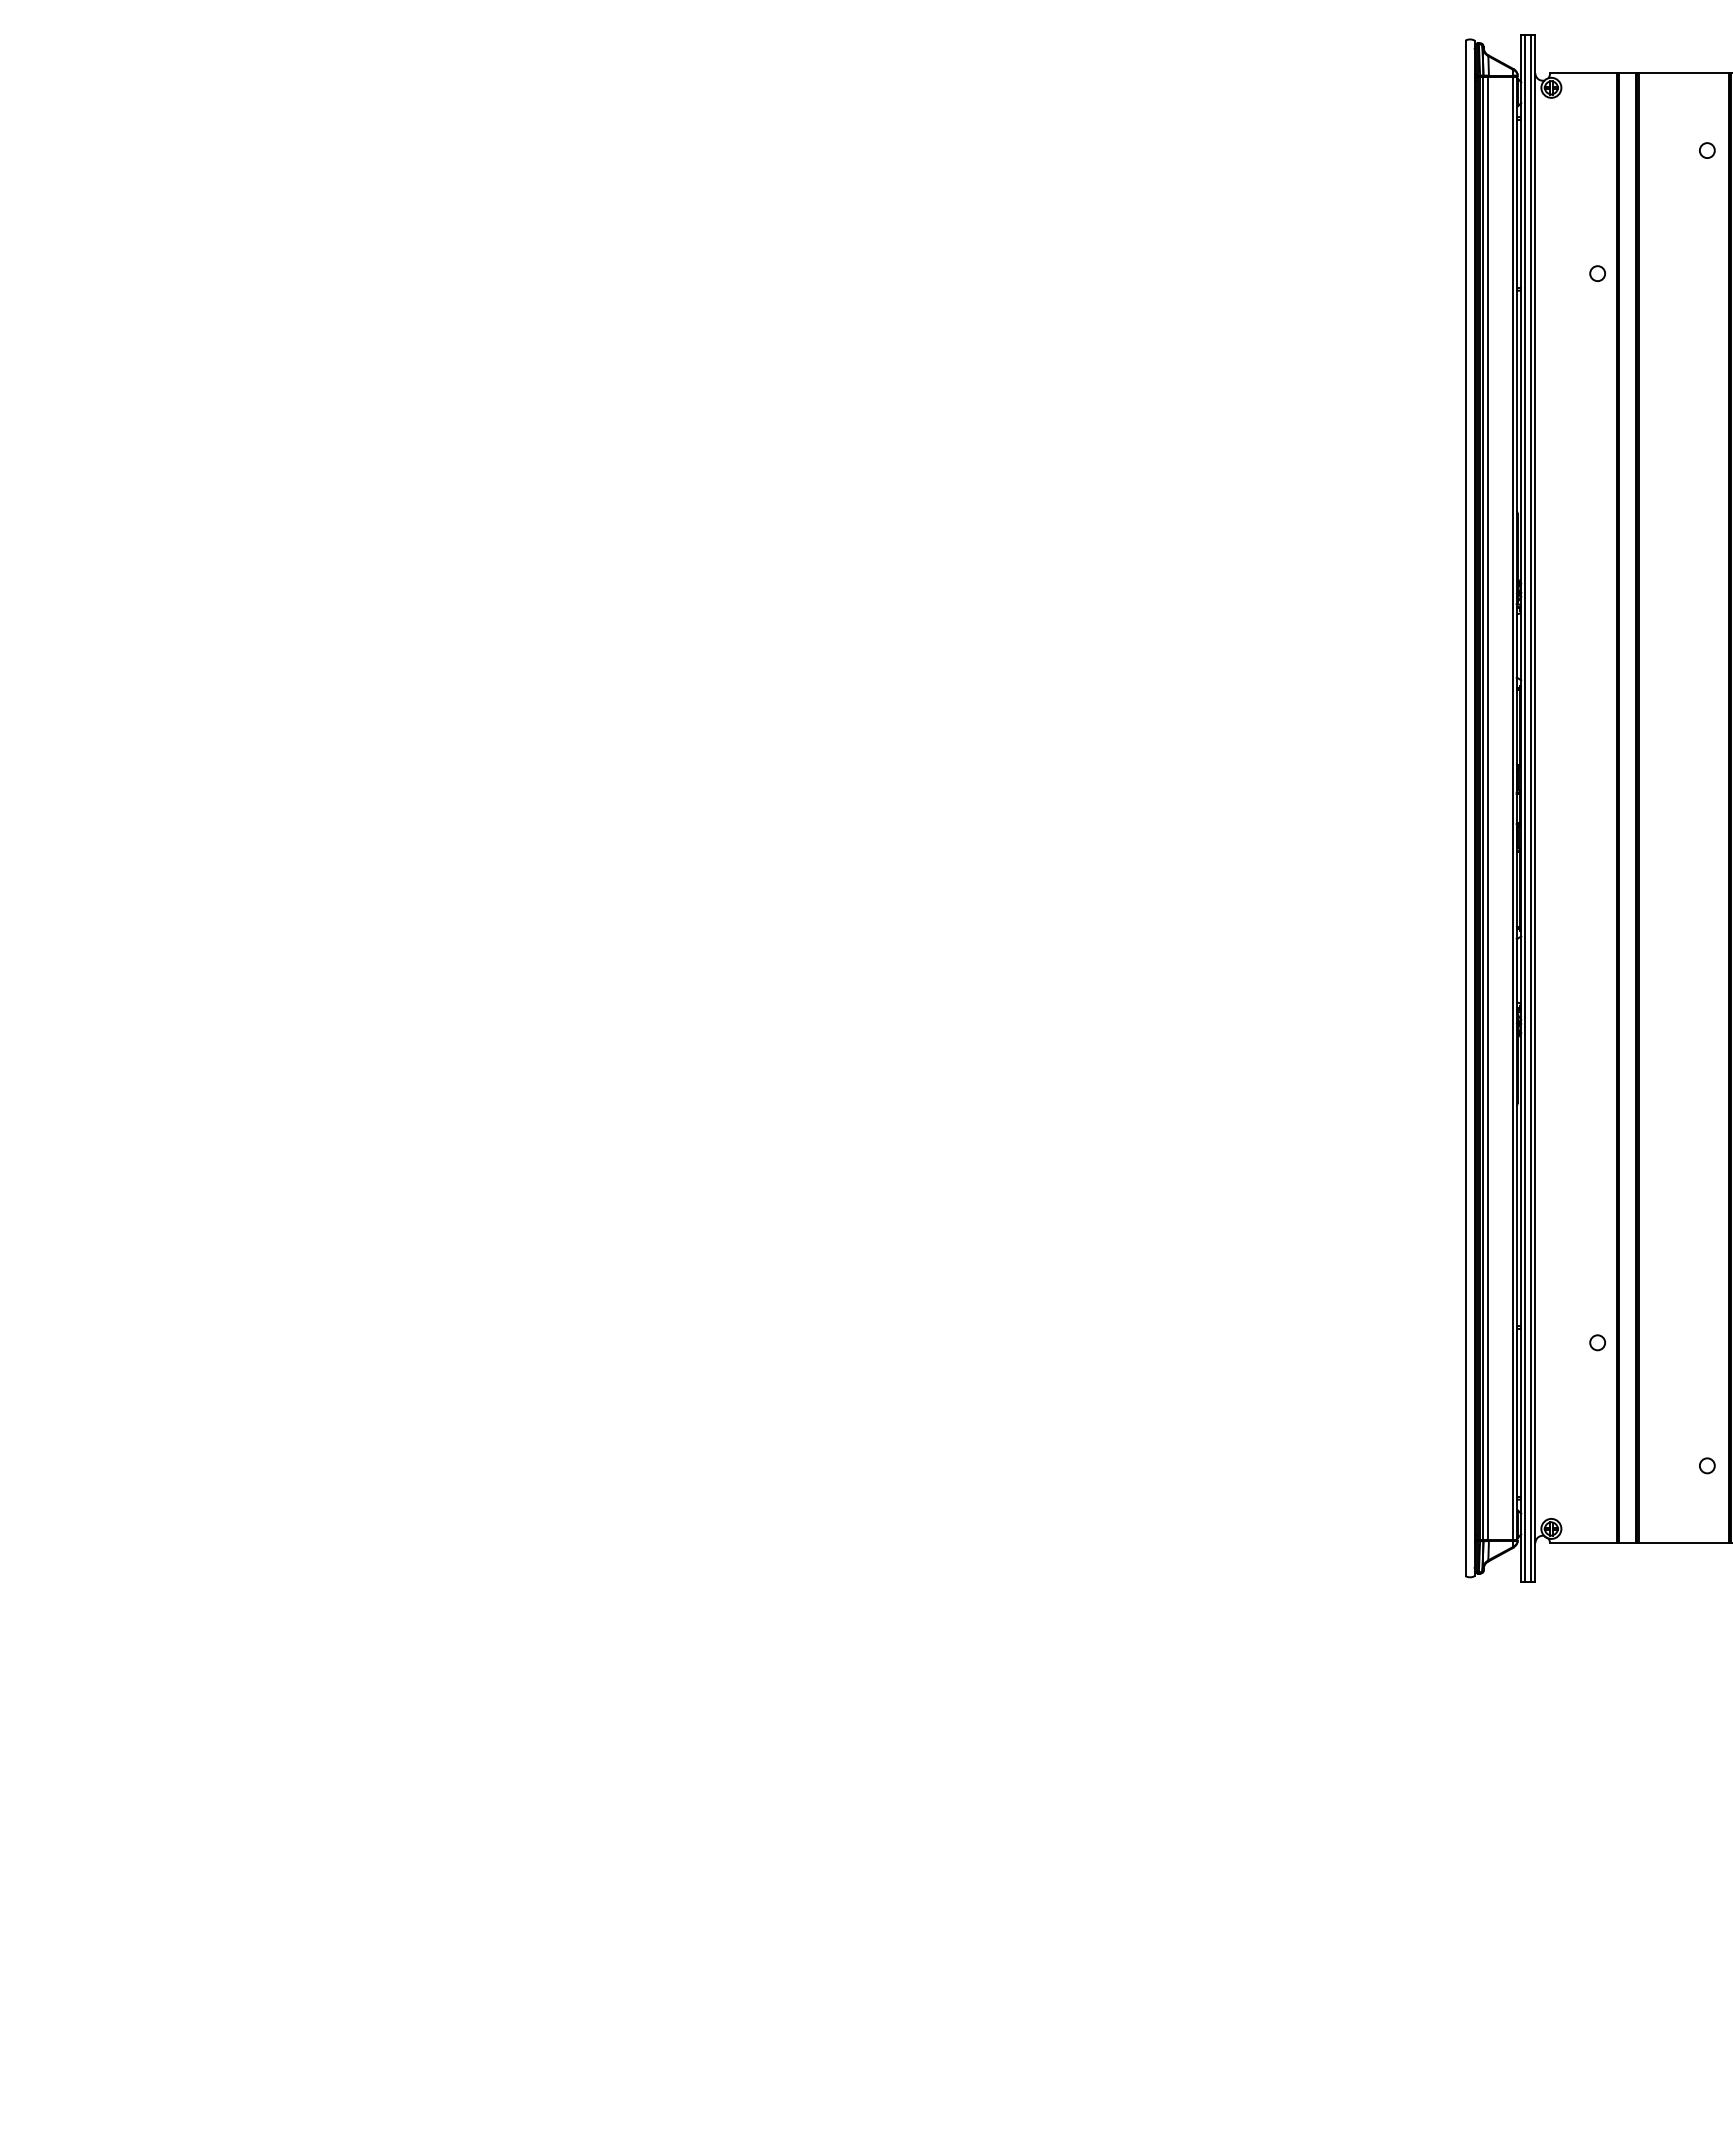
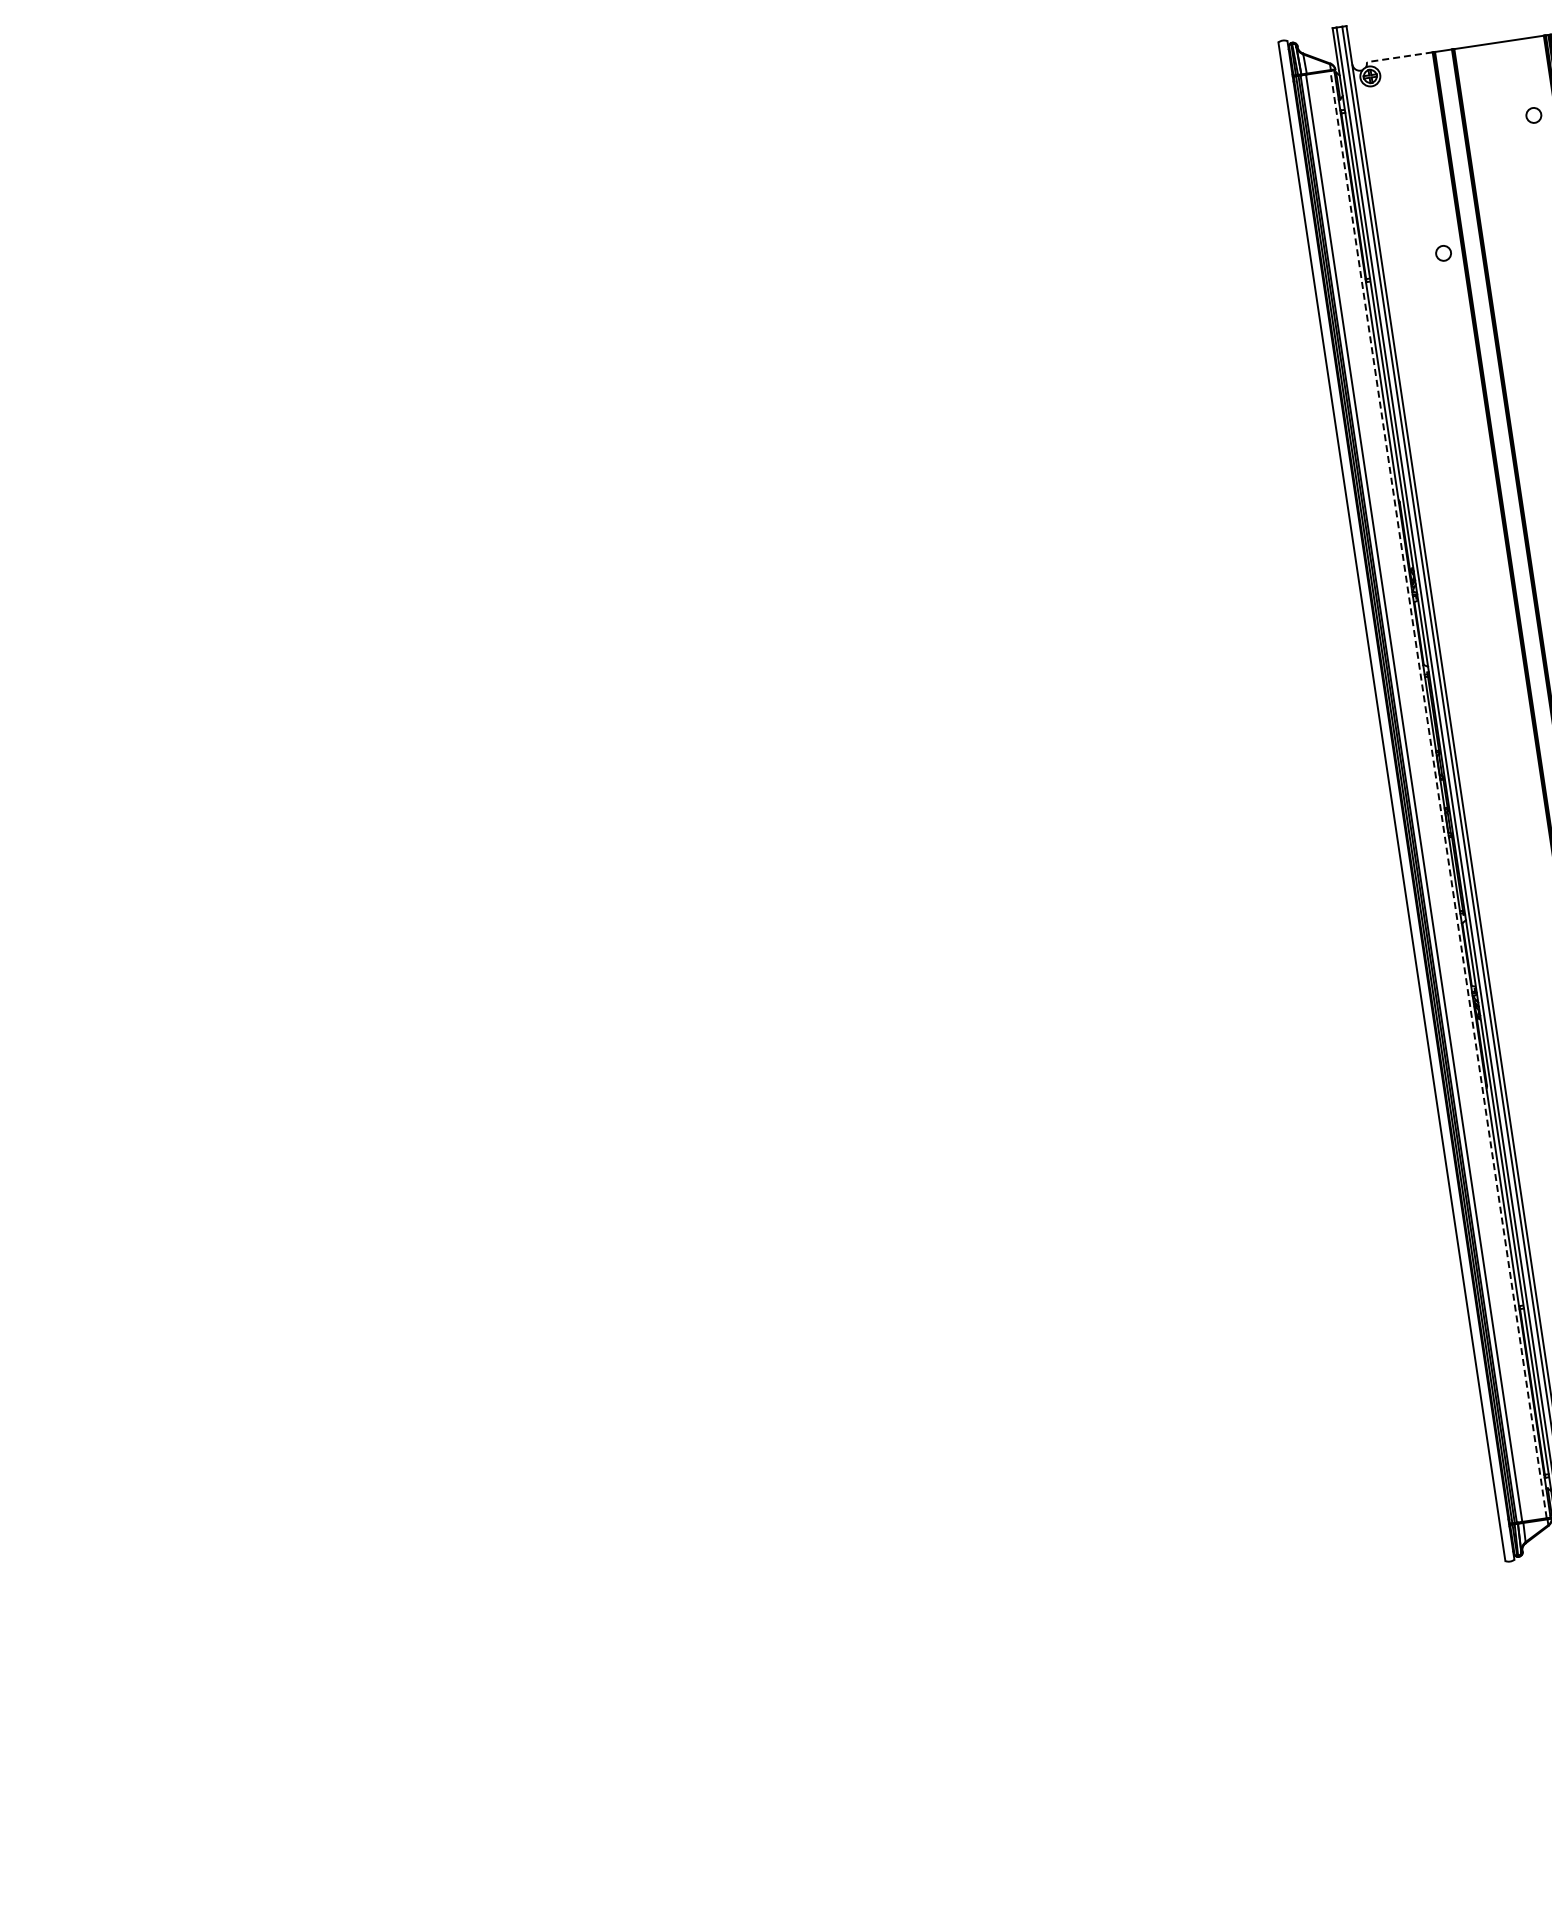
line: (1582, 73) -> (1398, 57), solid -> dashed
line: (1512, 808) -> (1438, 794), solid -> dashed

